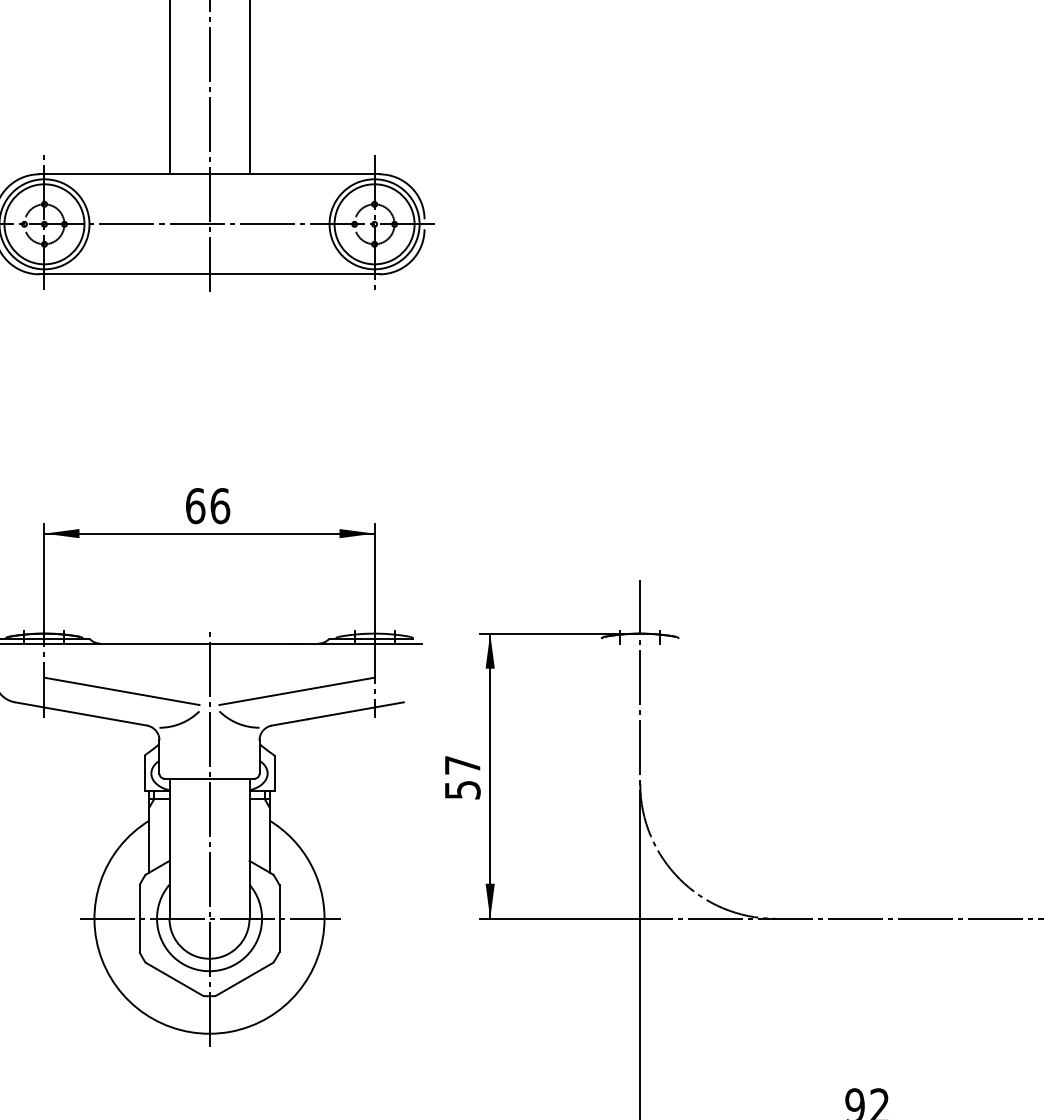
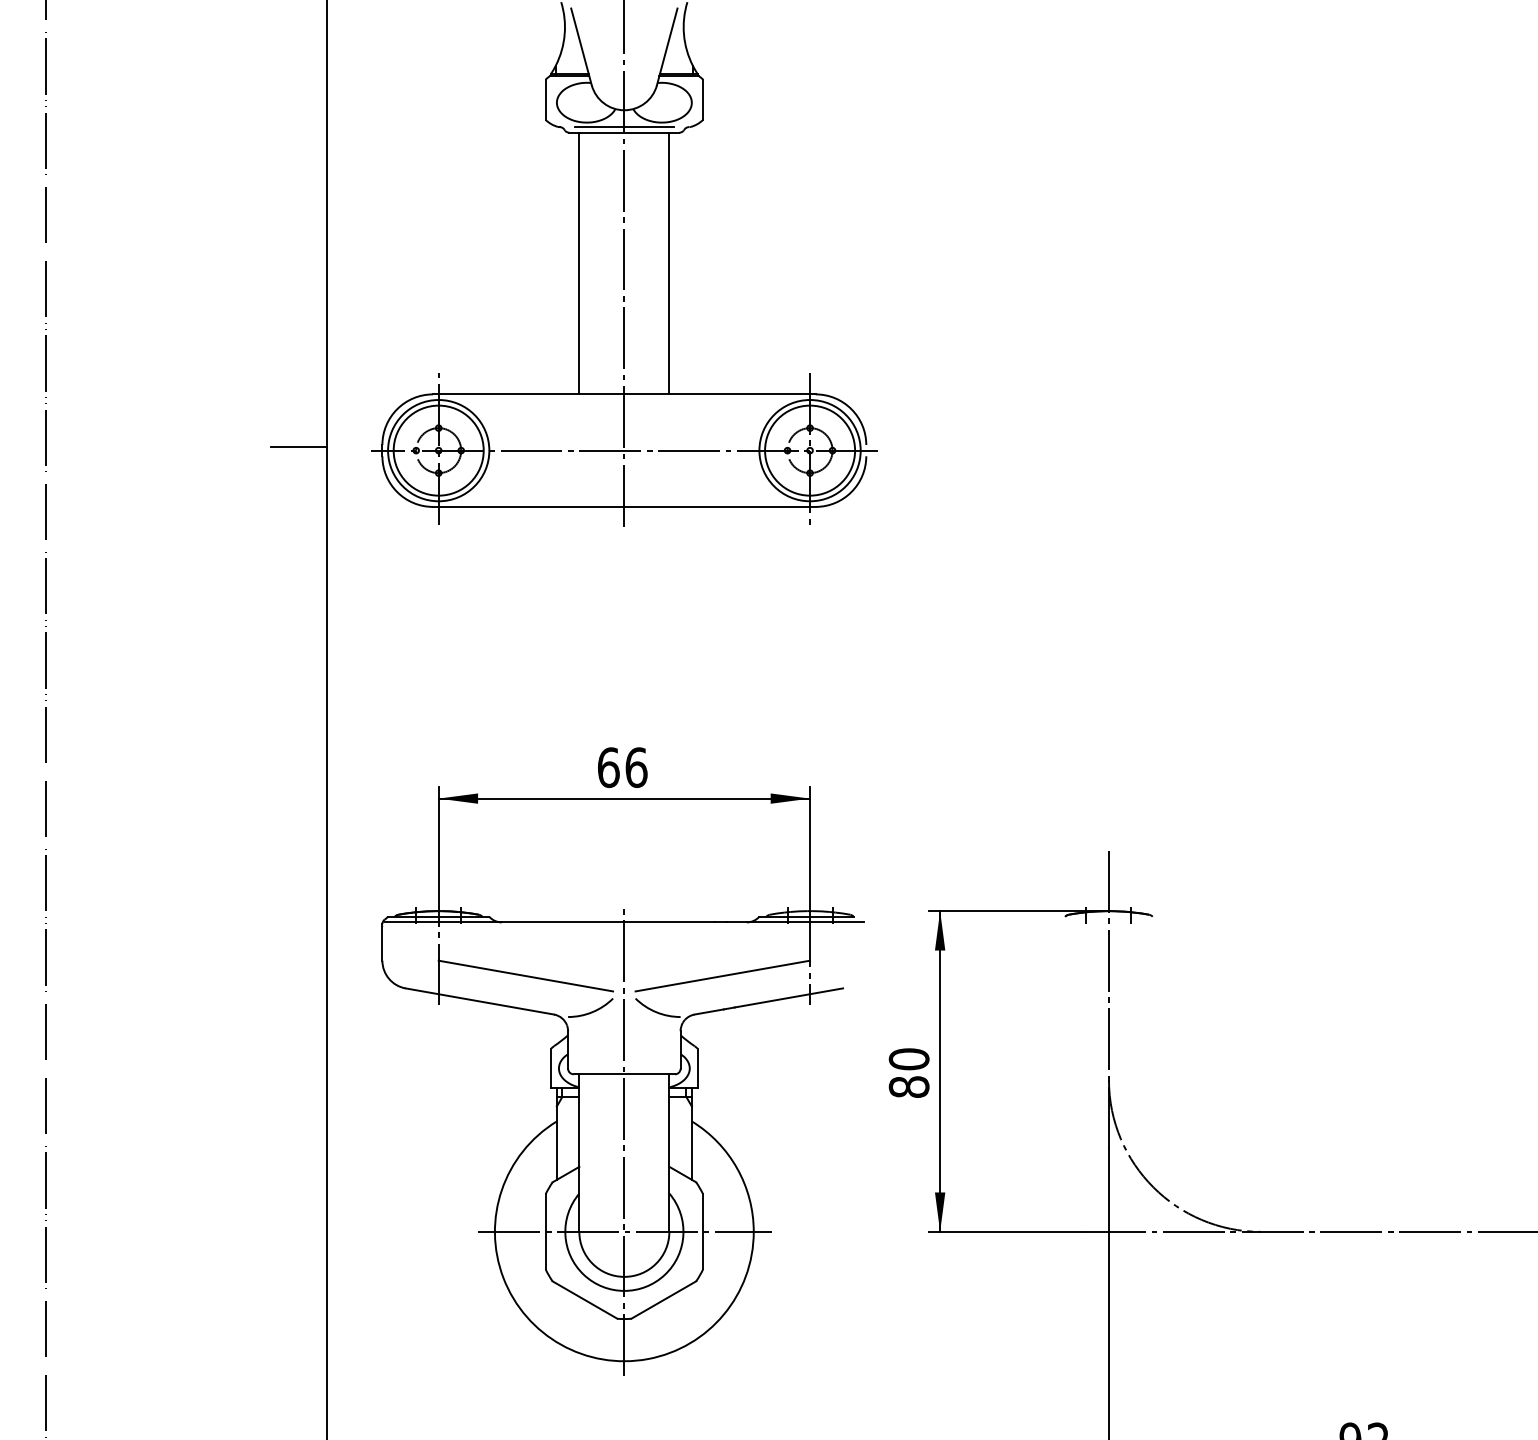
text: (462, 777) -> (908, 1072), 57 -> 80

